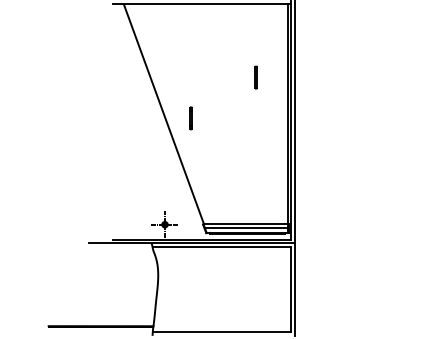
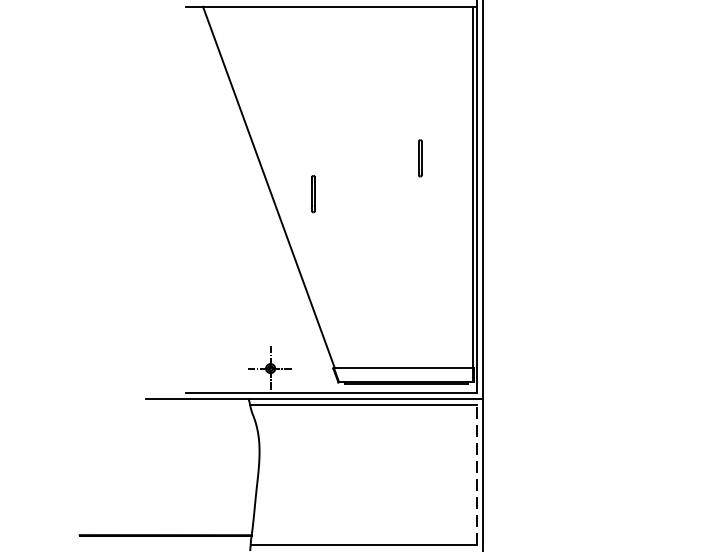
line: (255, 77) -> (419, 158), moved
line: (246, 227) -> (404, 373), removed
line: (290, 289) -> (476, 474), solid -> dashed

